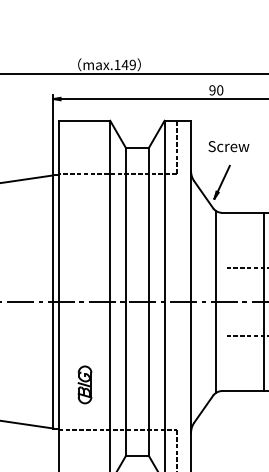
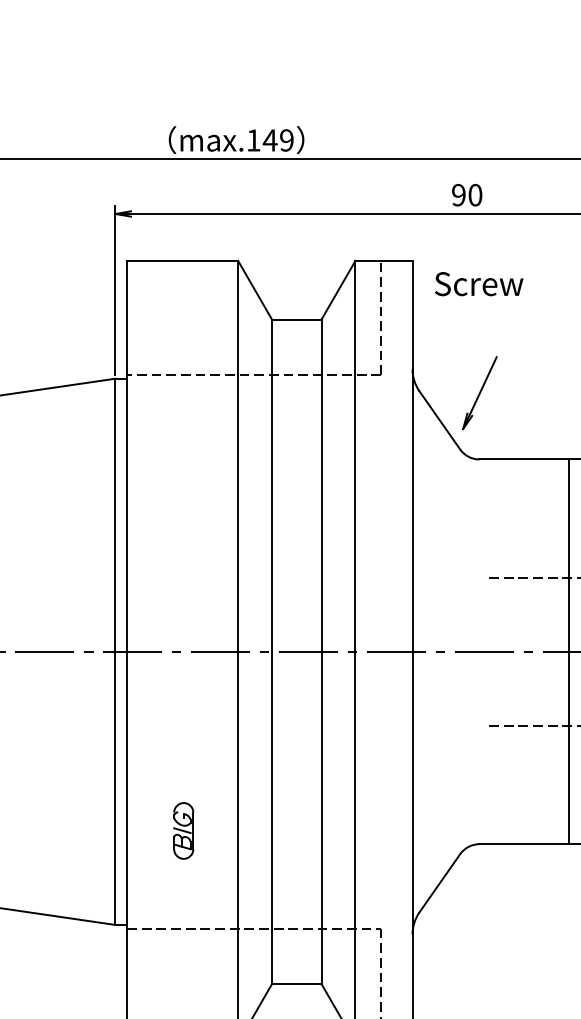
text: (228, 146) -> (478, 283), moved
line: (216, 301) -> (467, 650), removed
part: (84, 384) -> (182, 829), size x0.7

